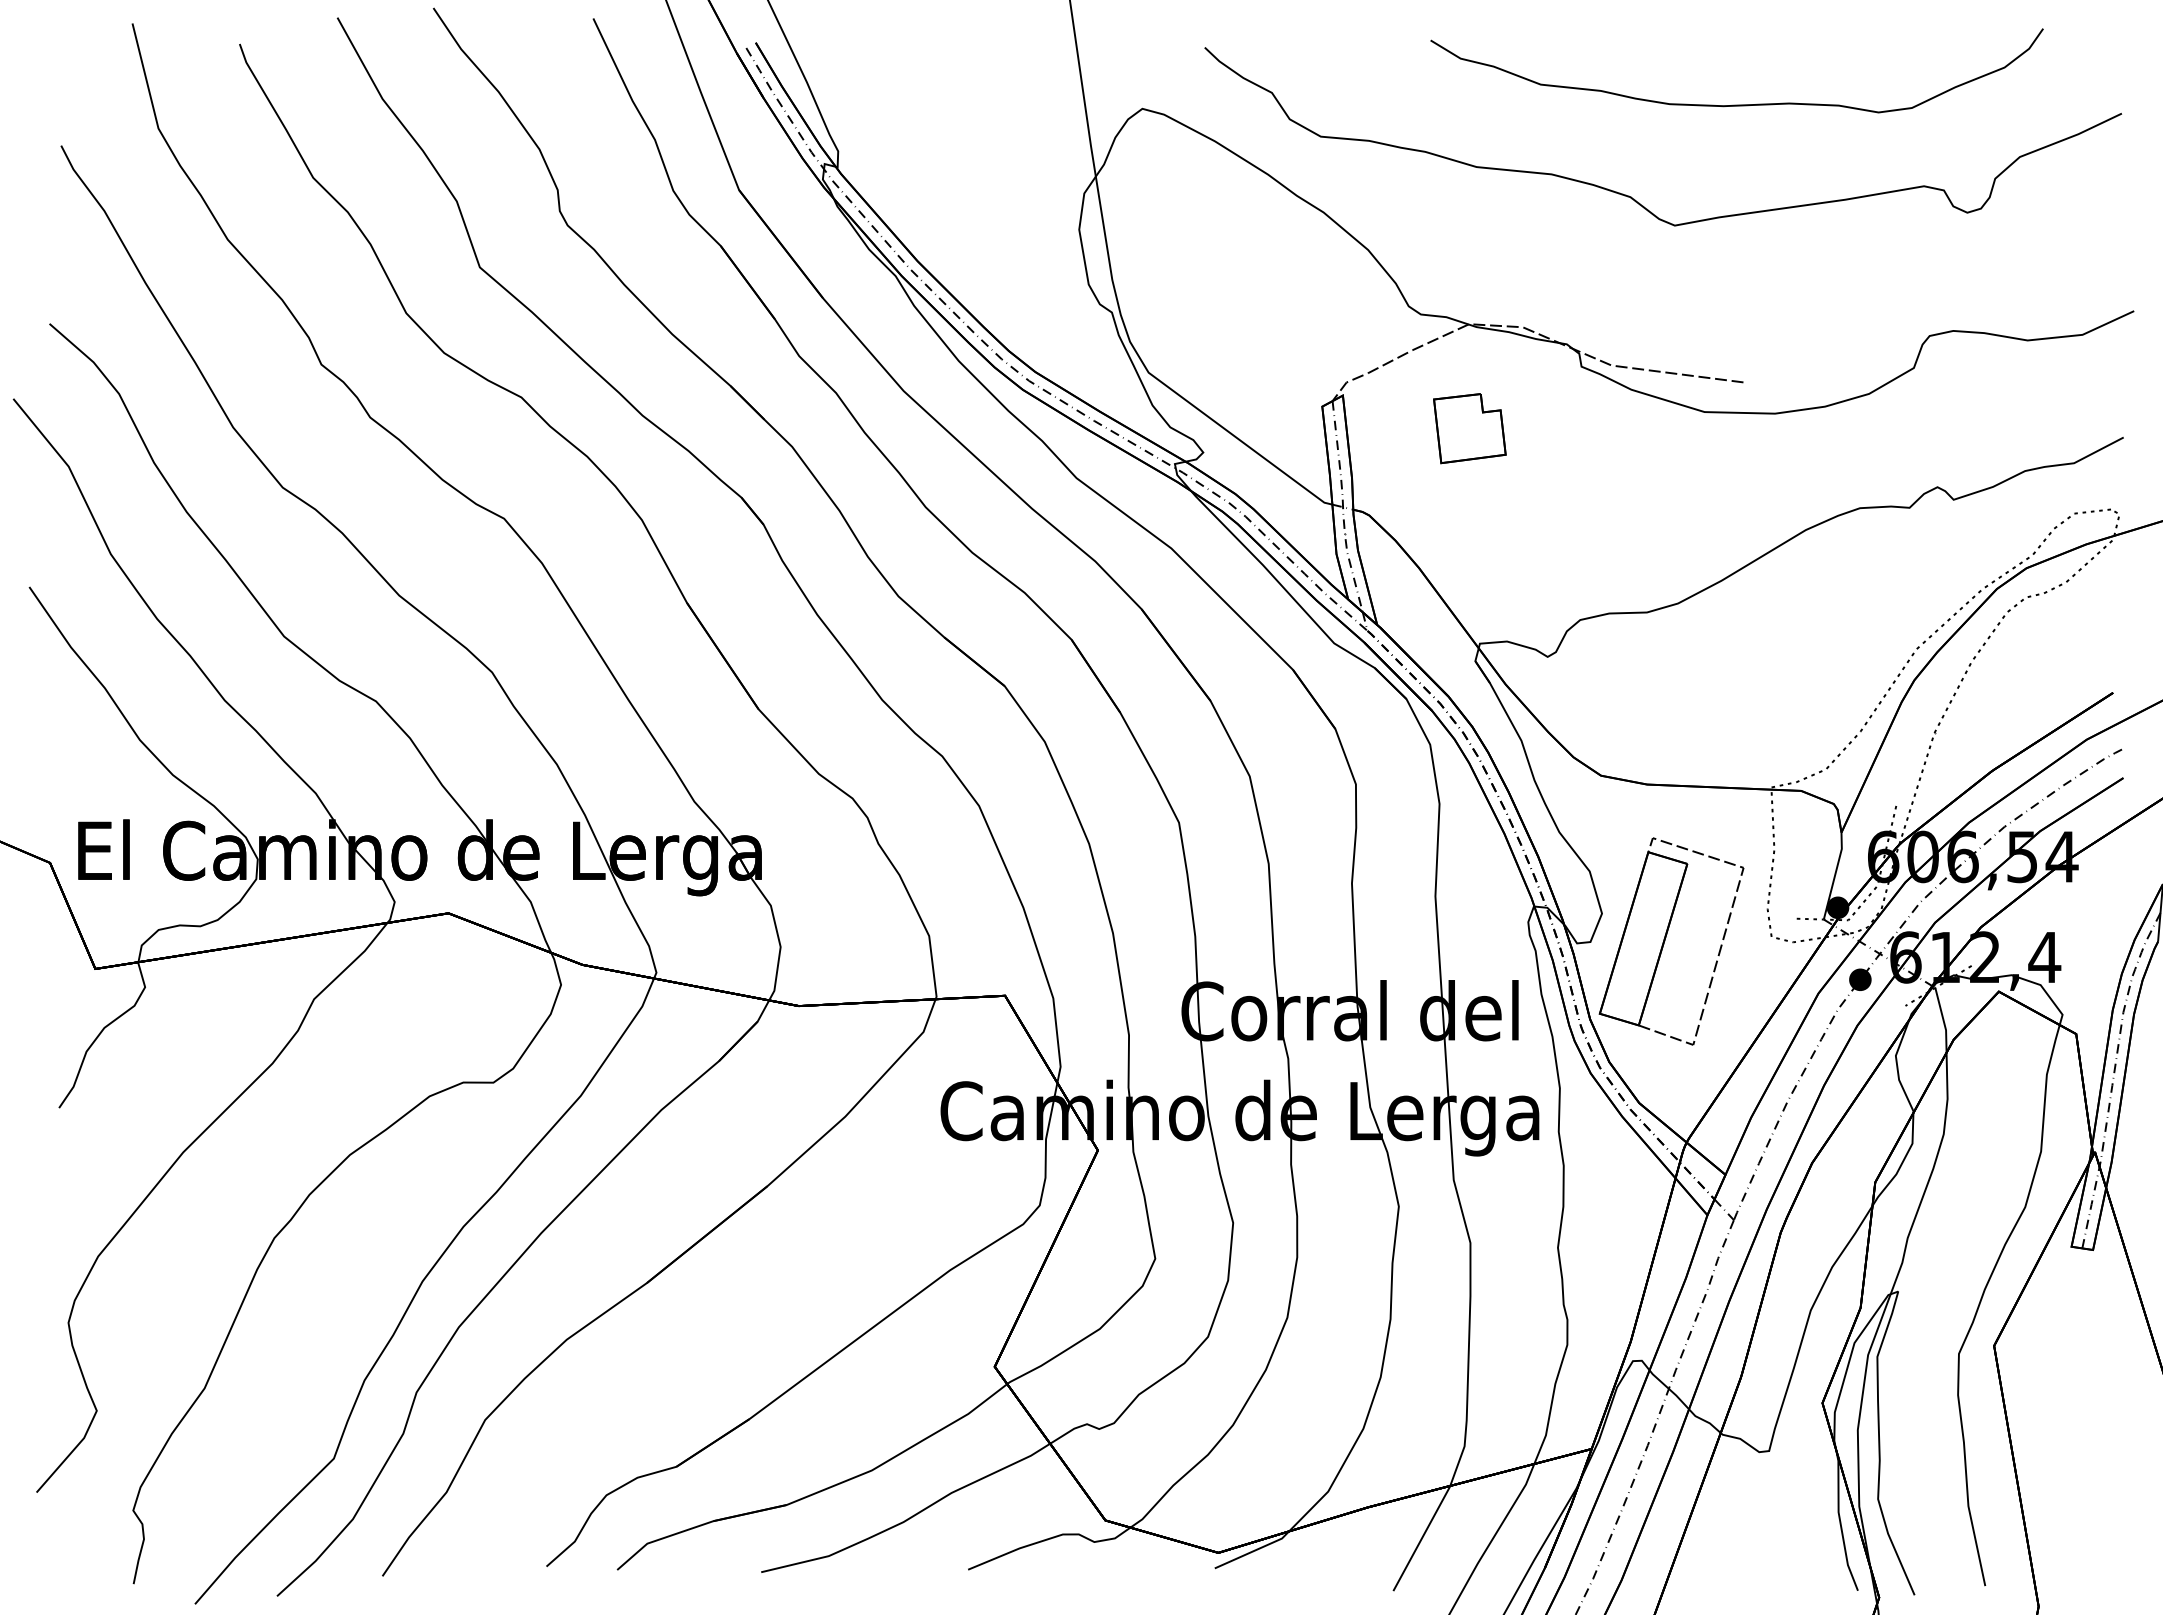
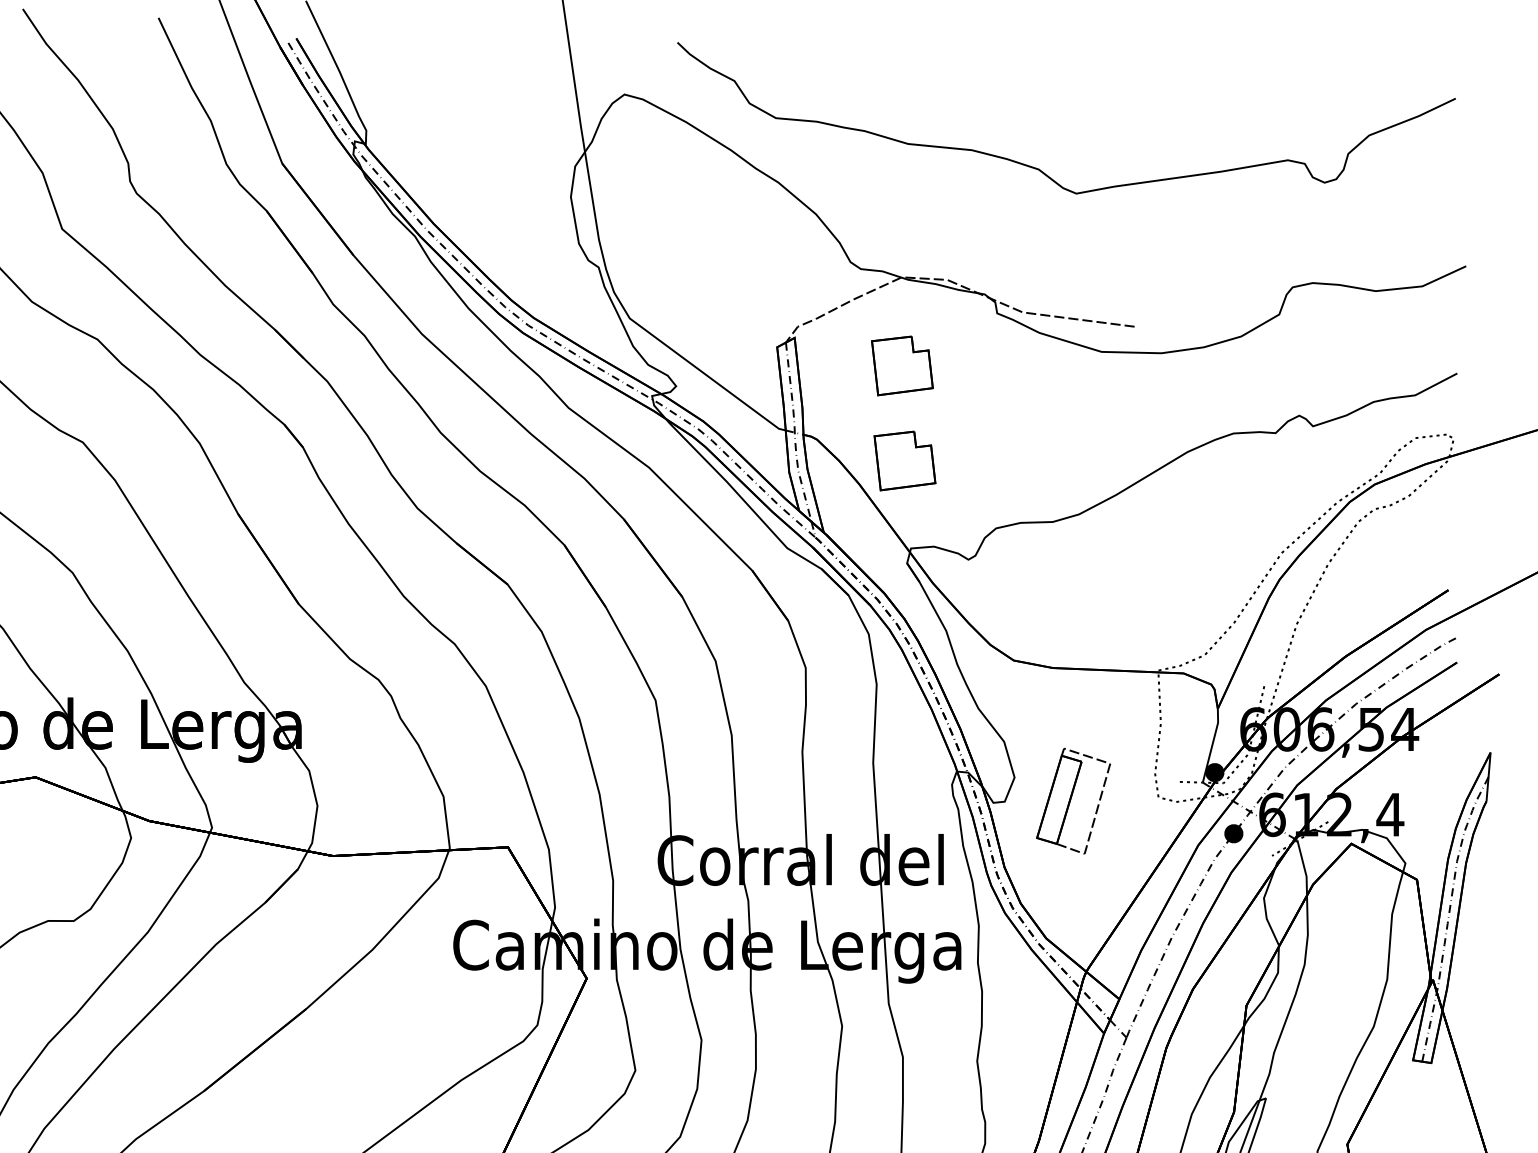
curve: (1736, 104) -> (1128, 90), removed
part: (1472, 540) -> (904, 460), added
part: (1671, 941) -> (1073, 801), size x0.6

